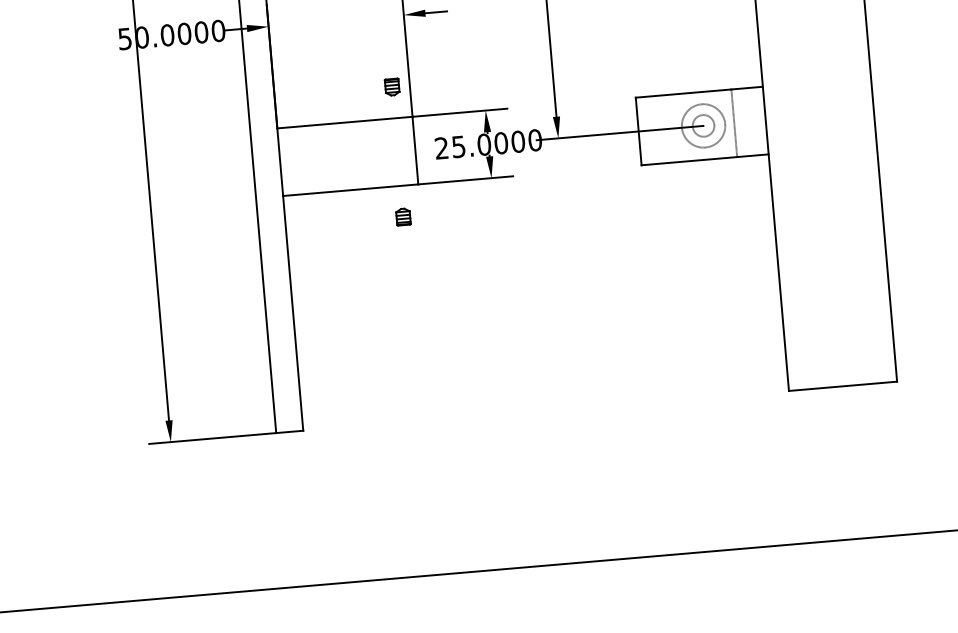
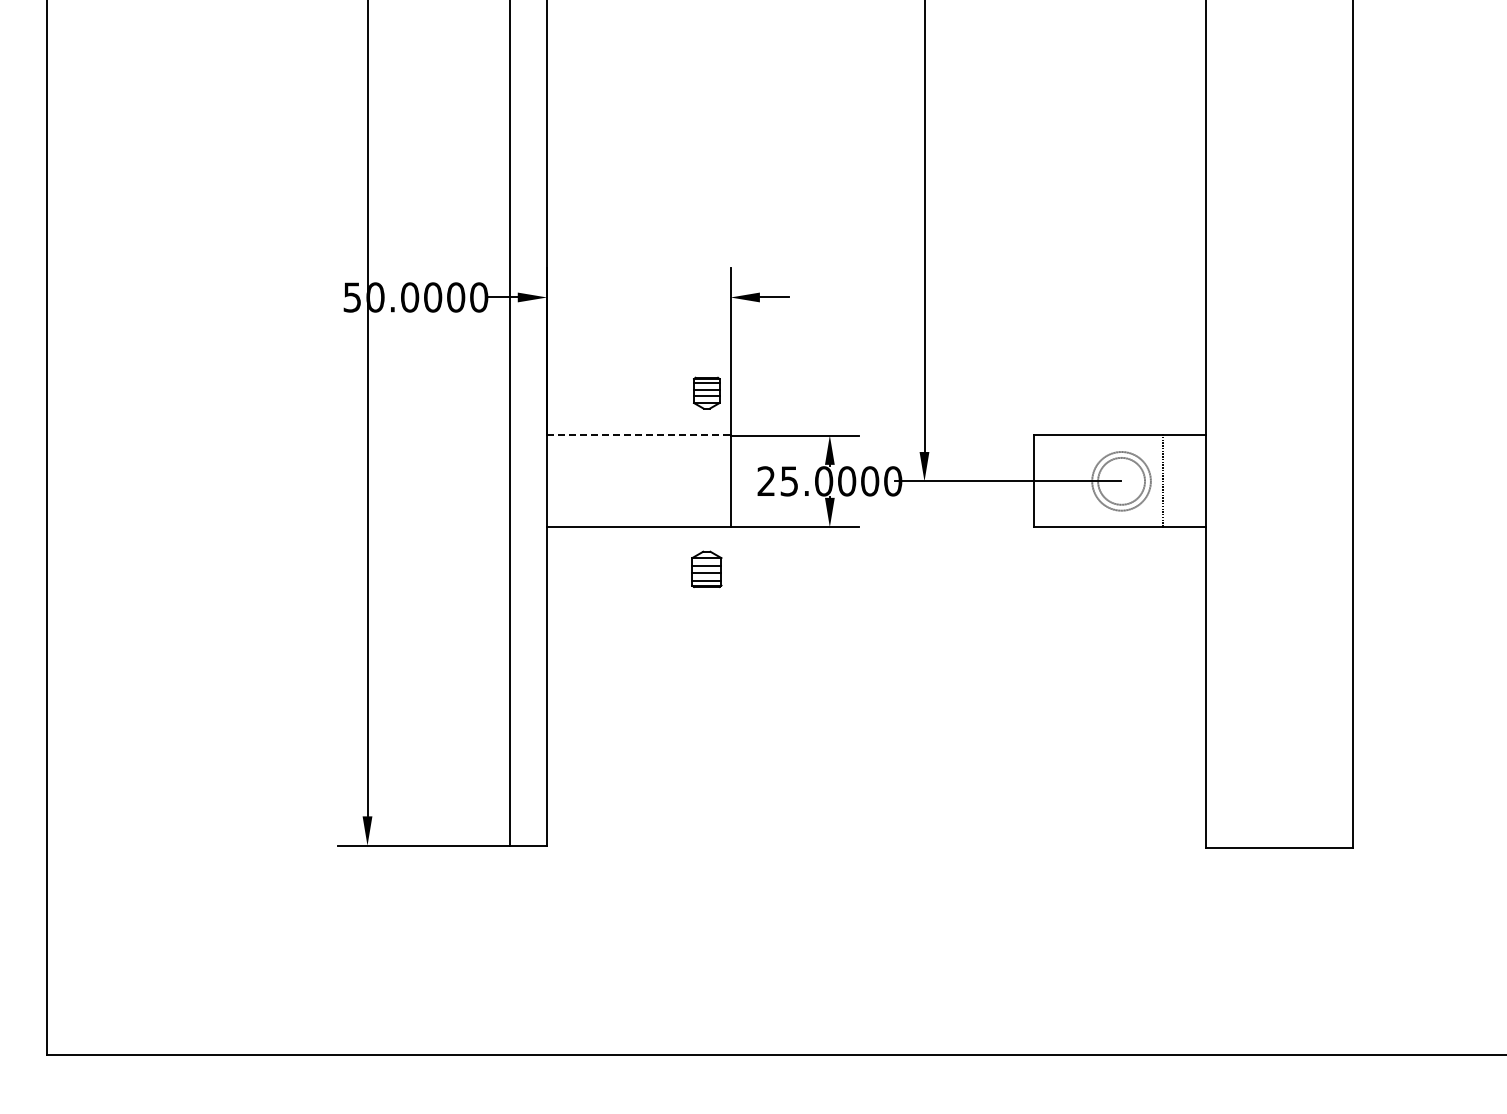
part: (392, 87) -> (706, 393), size x1.4
line: (344, 122) -> (638, 435), solid -> dashed
circle: (703, 126) -> (1121, 481), size x1.6
part: (403, 217) -> (706, 569), size x1.6

